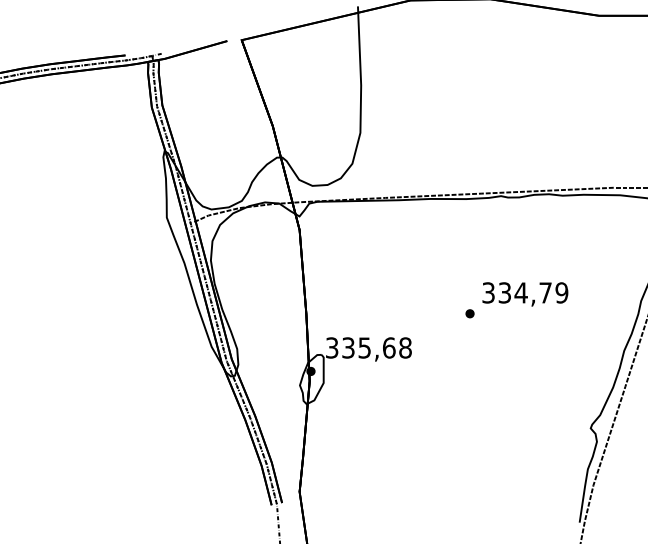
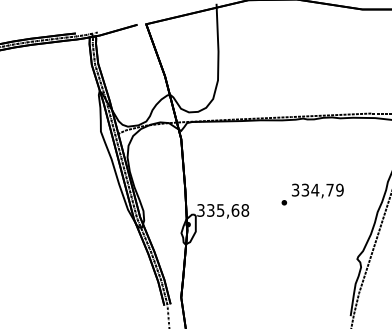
text: (516, 300) -> (312, 194), moved

